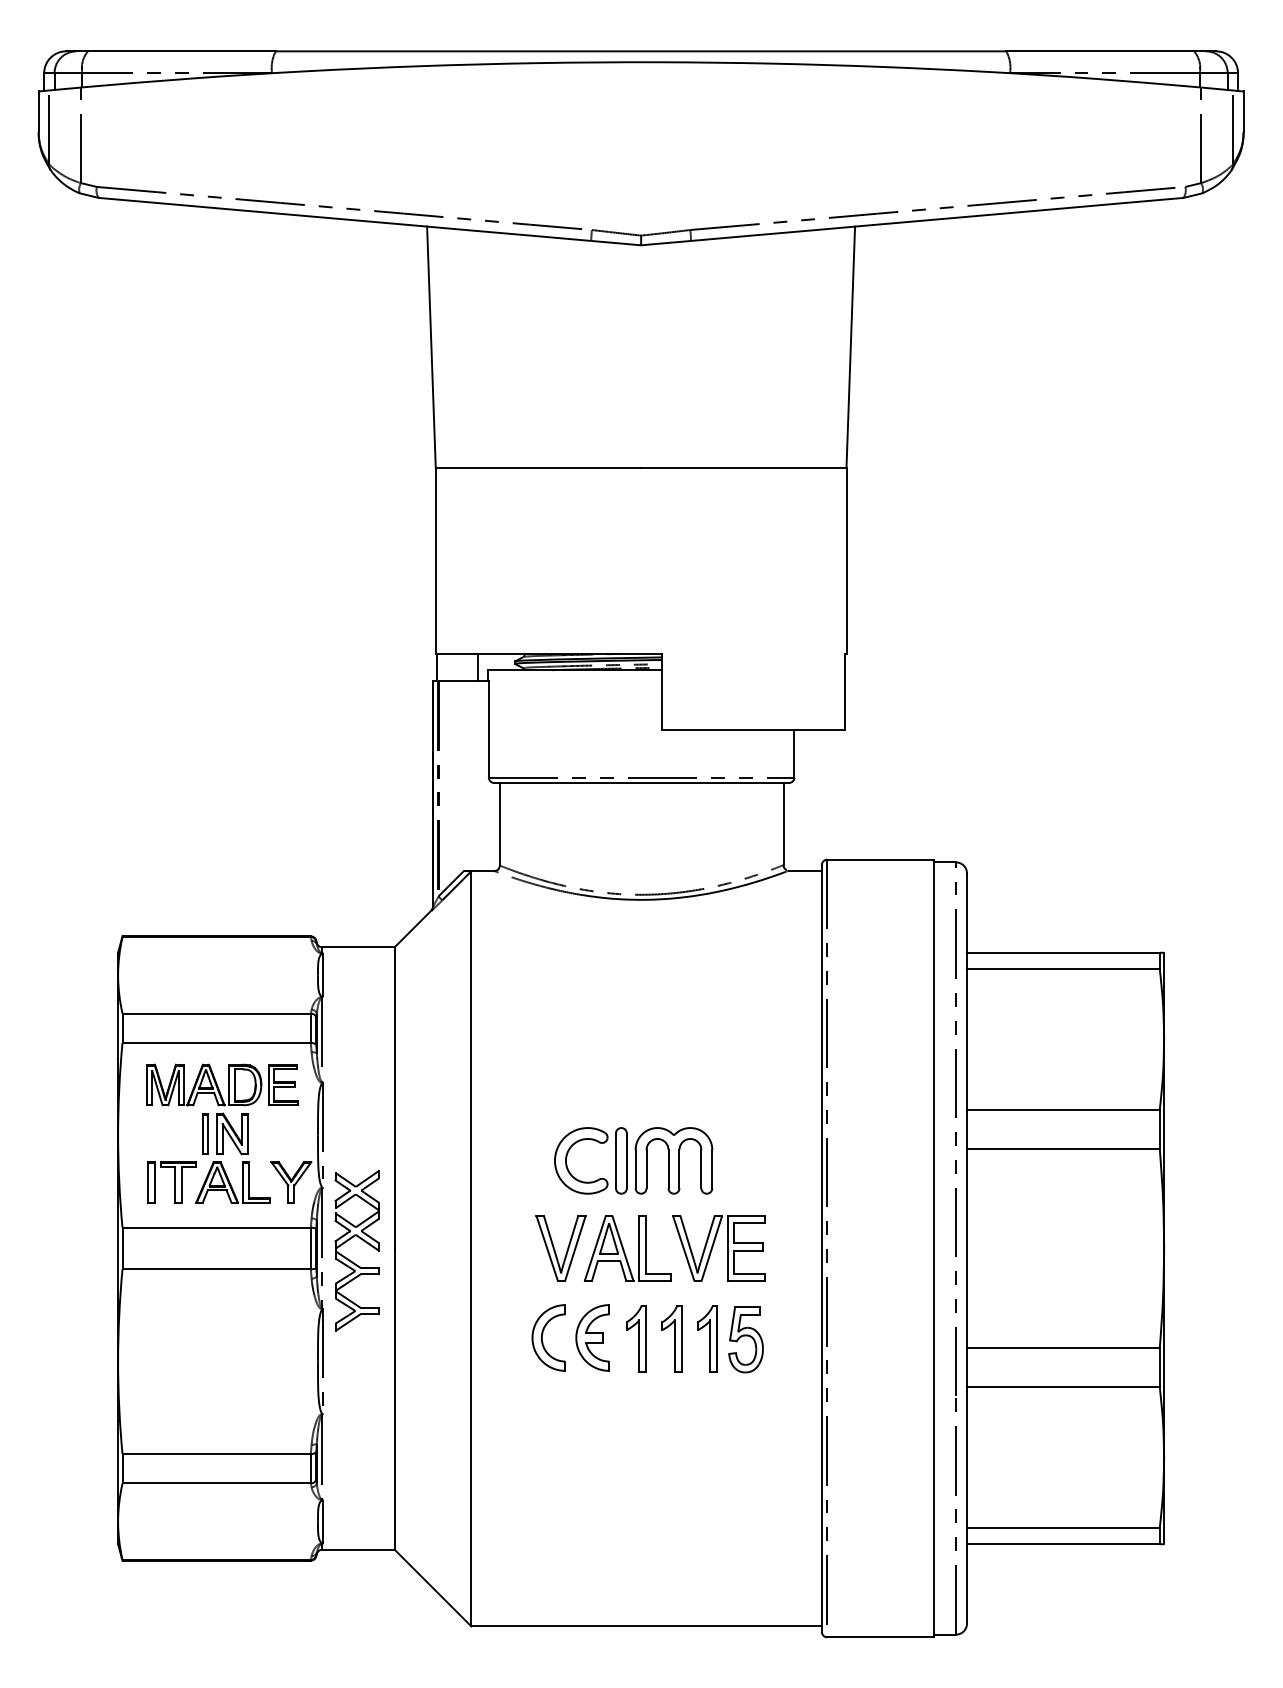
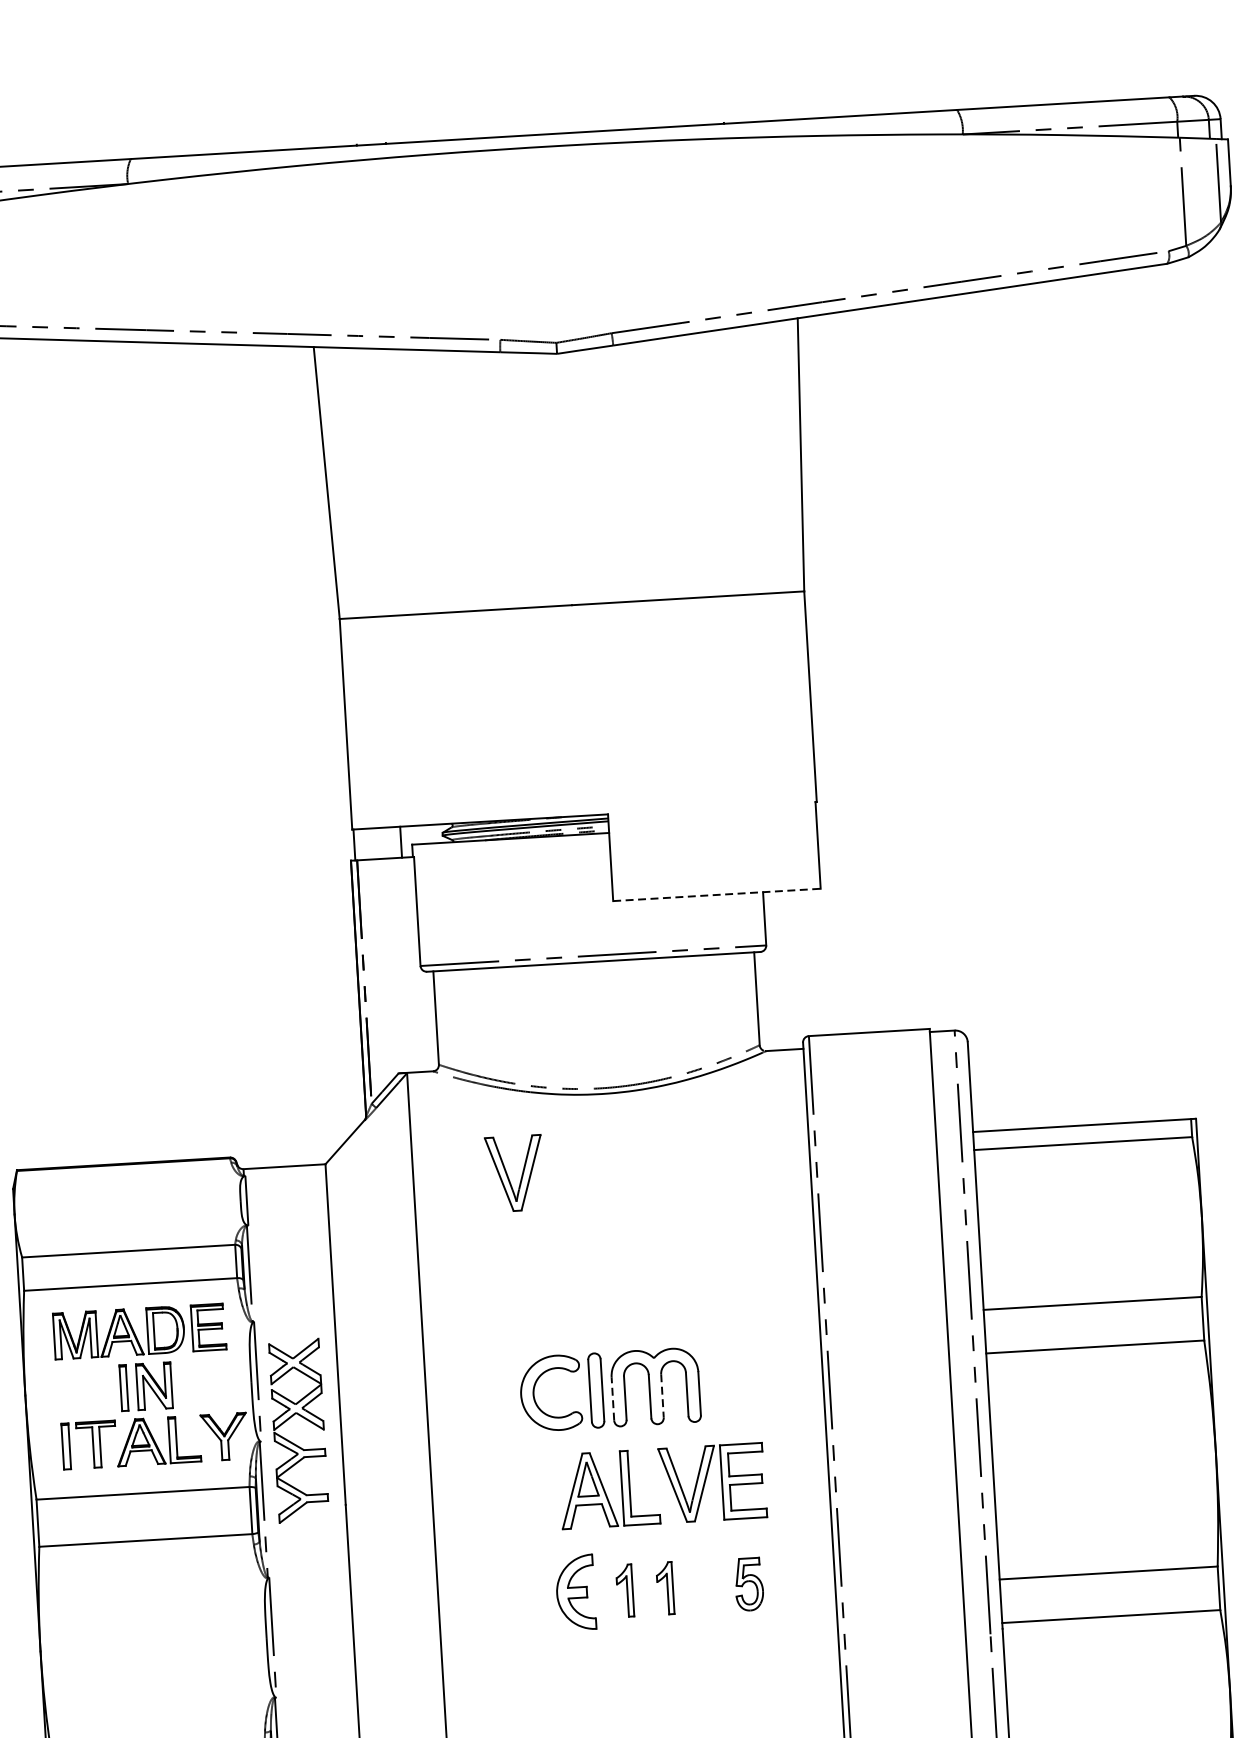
line: (753, 730) -> (716, 894), solid -> dashed
line: (635, 1168) -> (612, 1398), solid -> dashed
line: (679, 1169) -> (662, 1396), solid -> dashed
part: (560, 1248) -> (514, 1173), moved
part: (351, 1260) -> (293, 1442), moved
part: (548, 1337) -> (525, 1595), removed
part: (636, 1338) -> (625, 1590), size x0.7
part: (671, 1338) -> (664, 1588), size x0.7
part: (707, 1338) -> (705, 1585), removed
part: (745, 1339) -> (748, 1584), size x0.7

